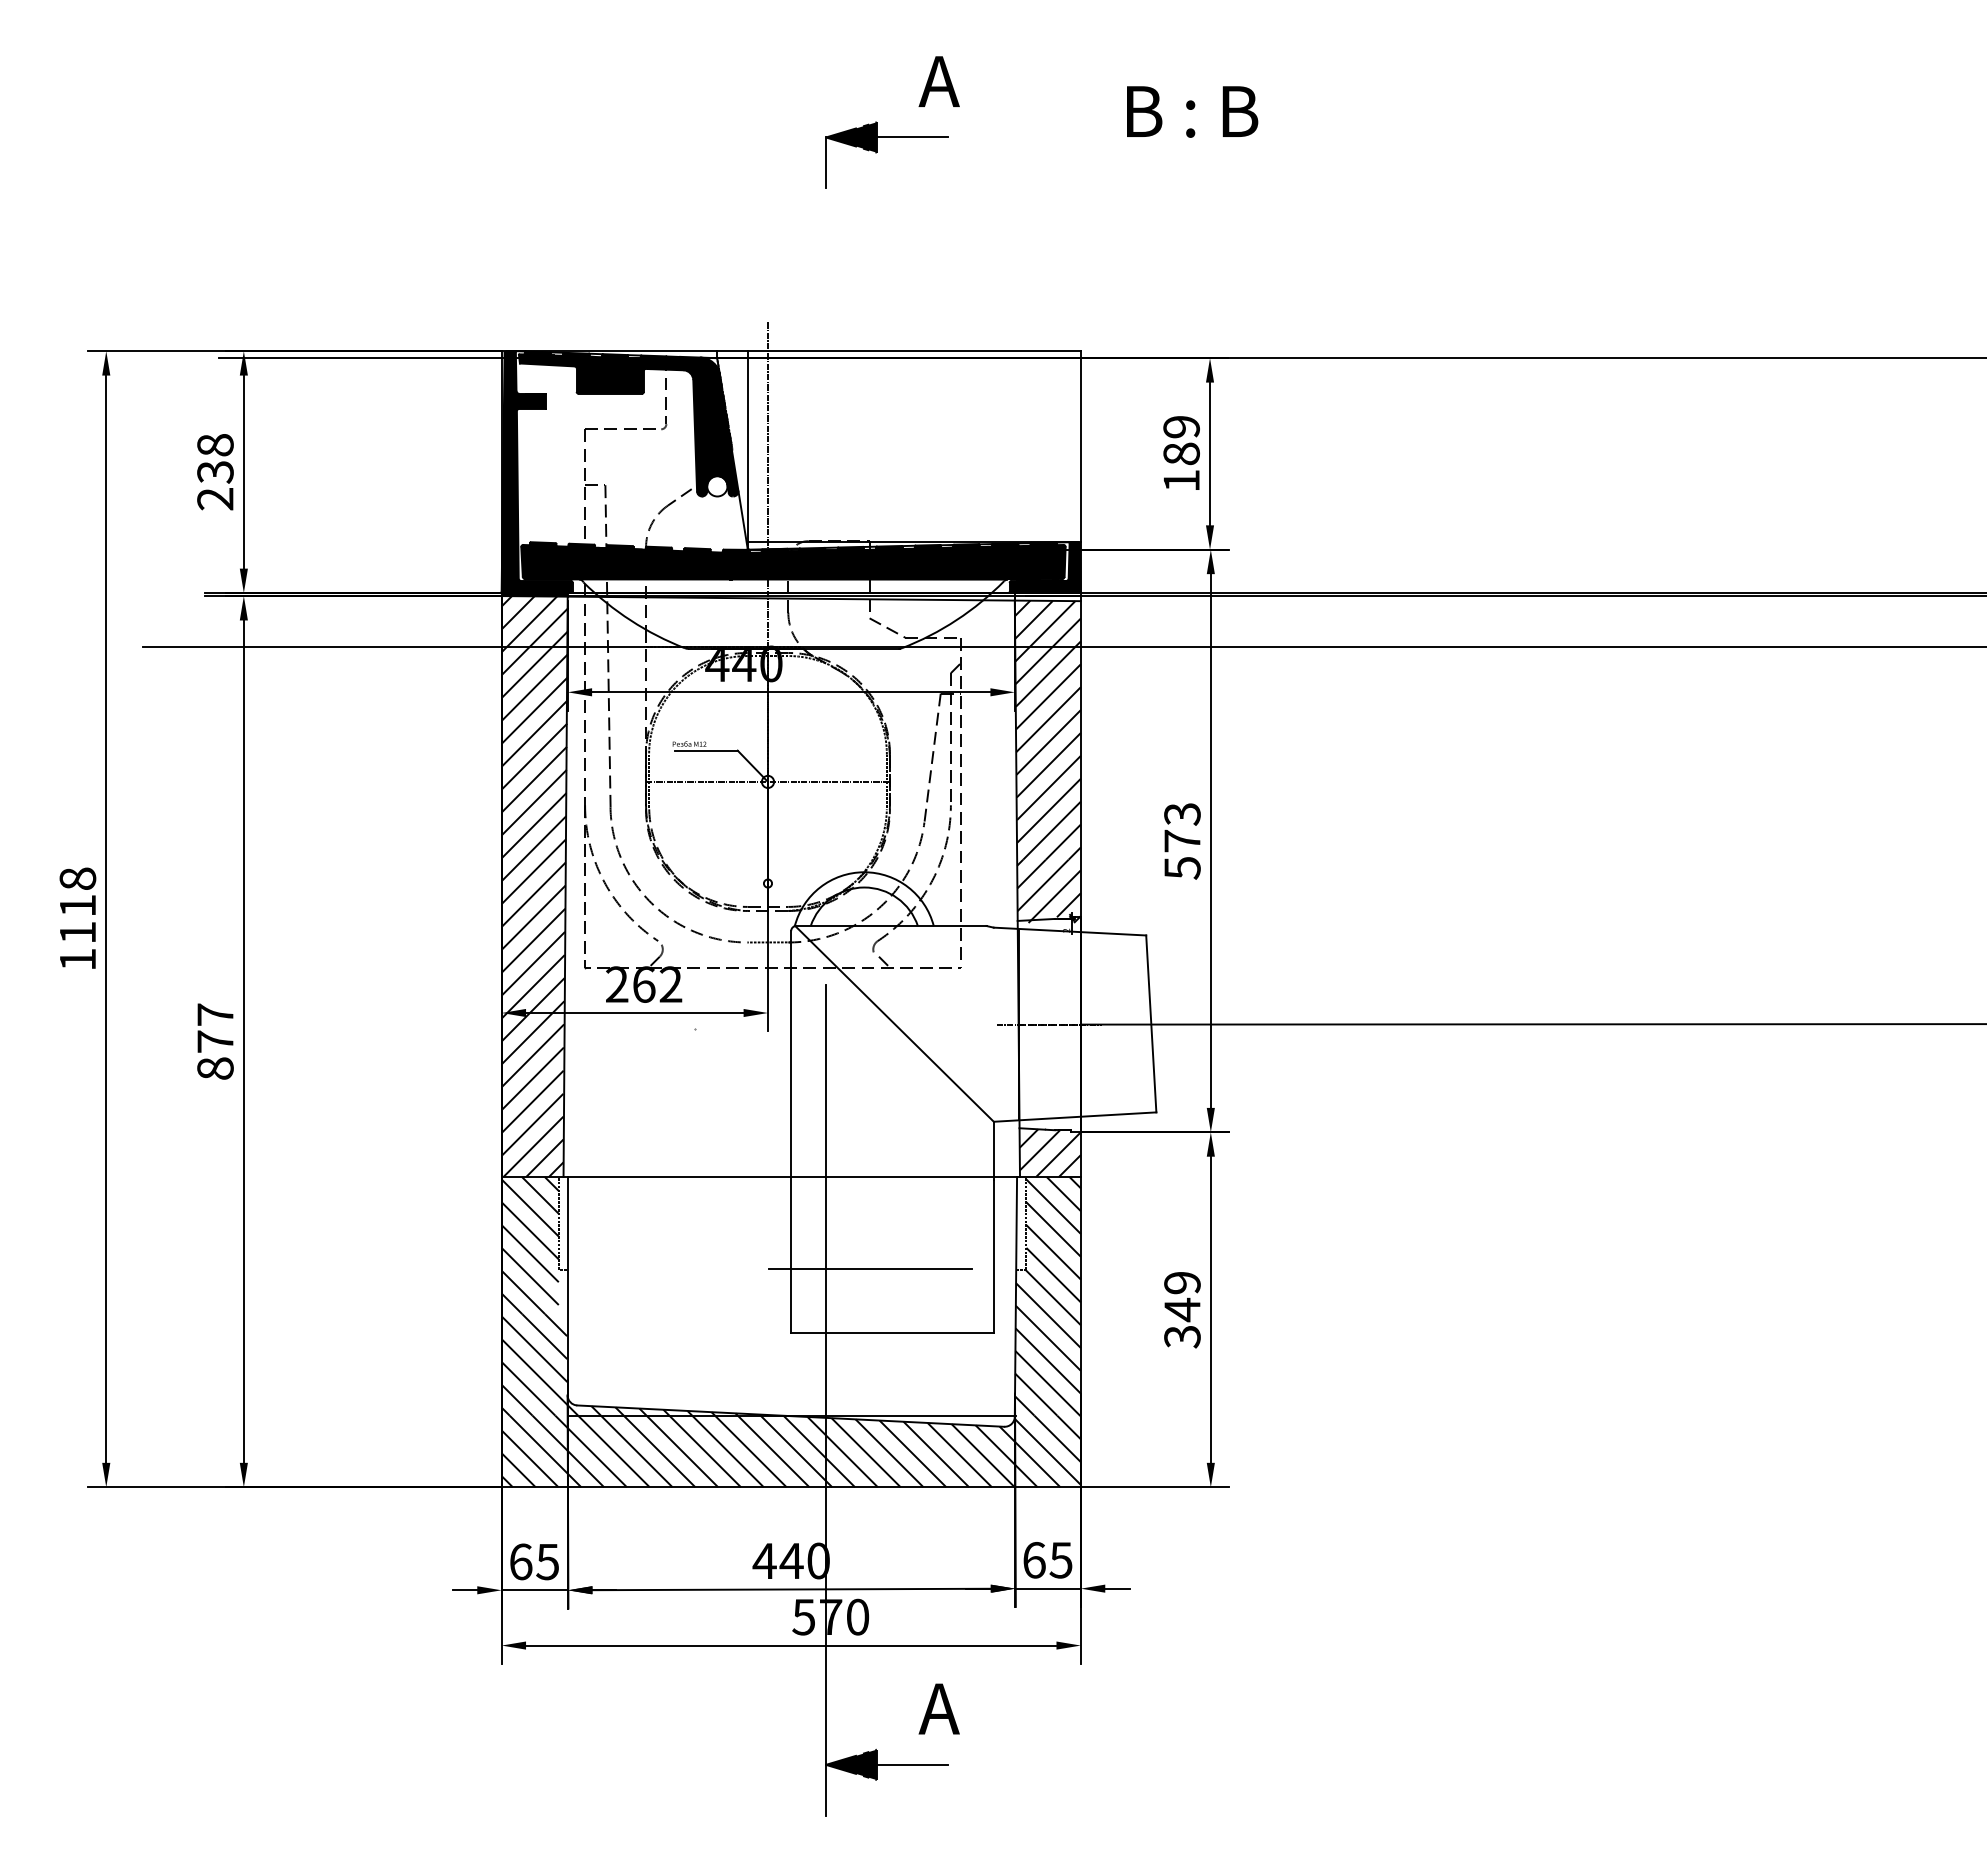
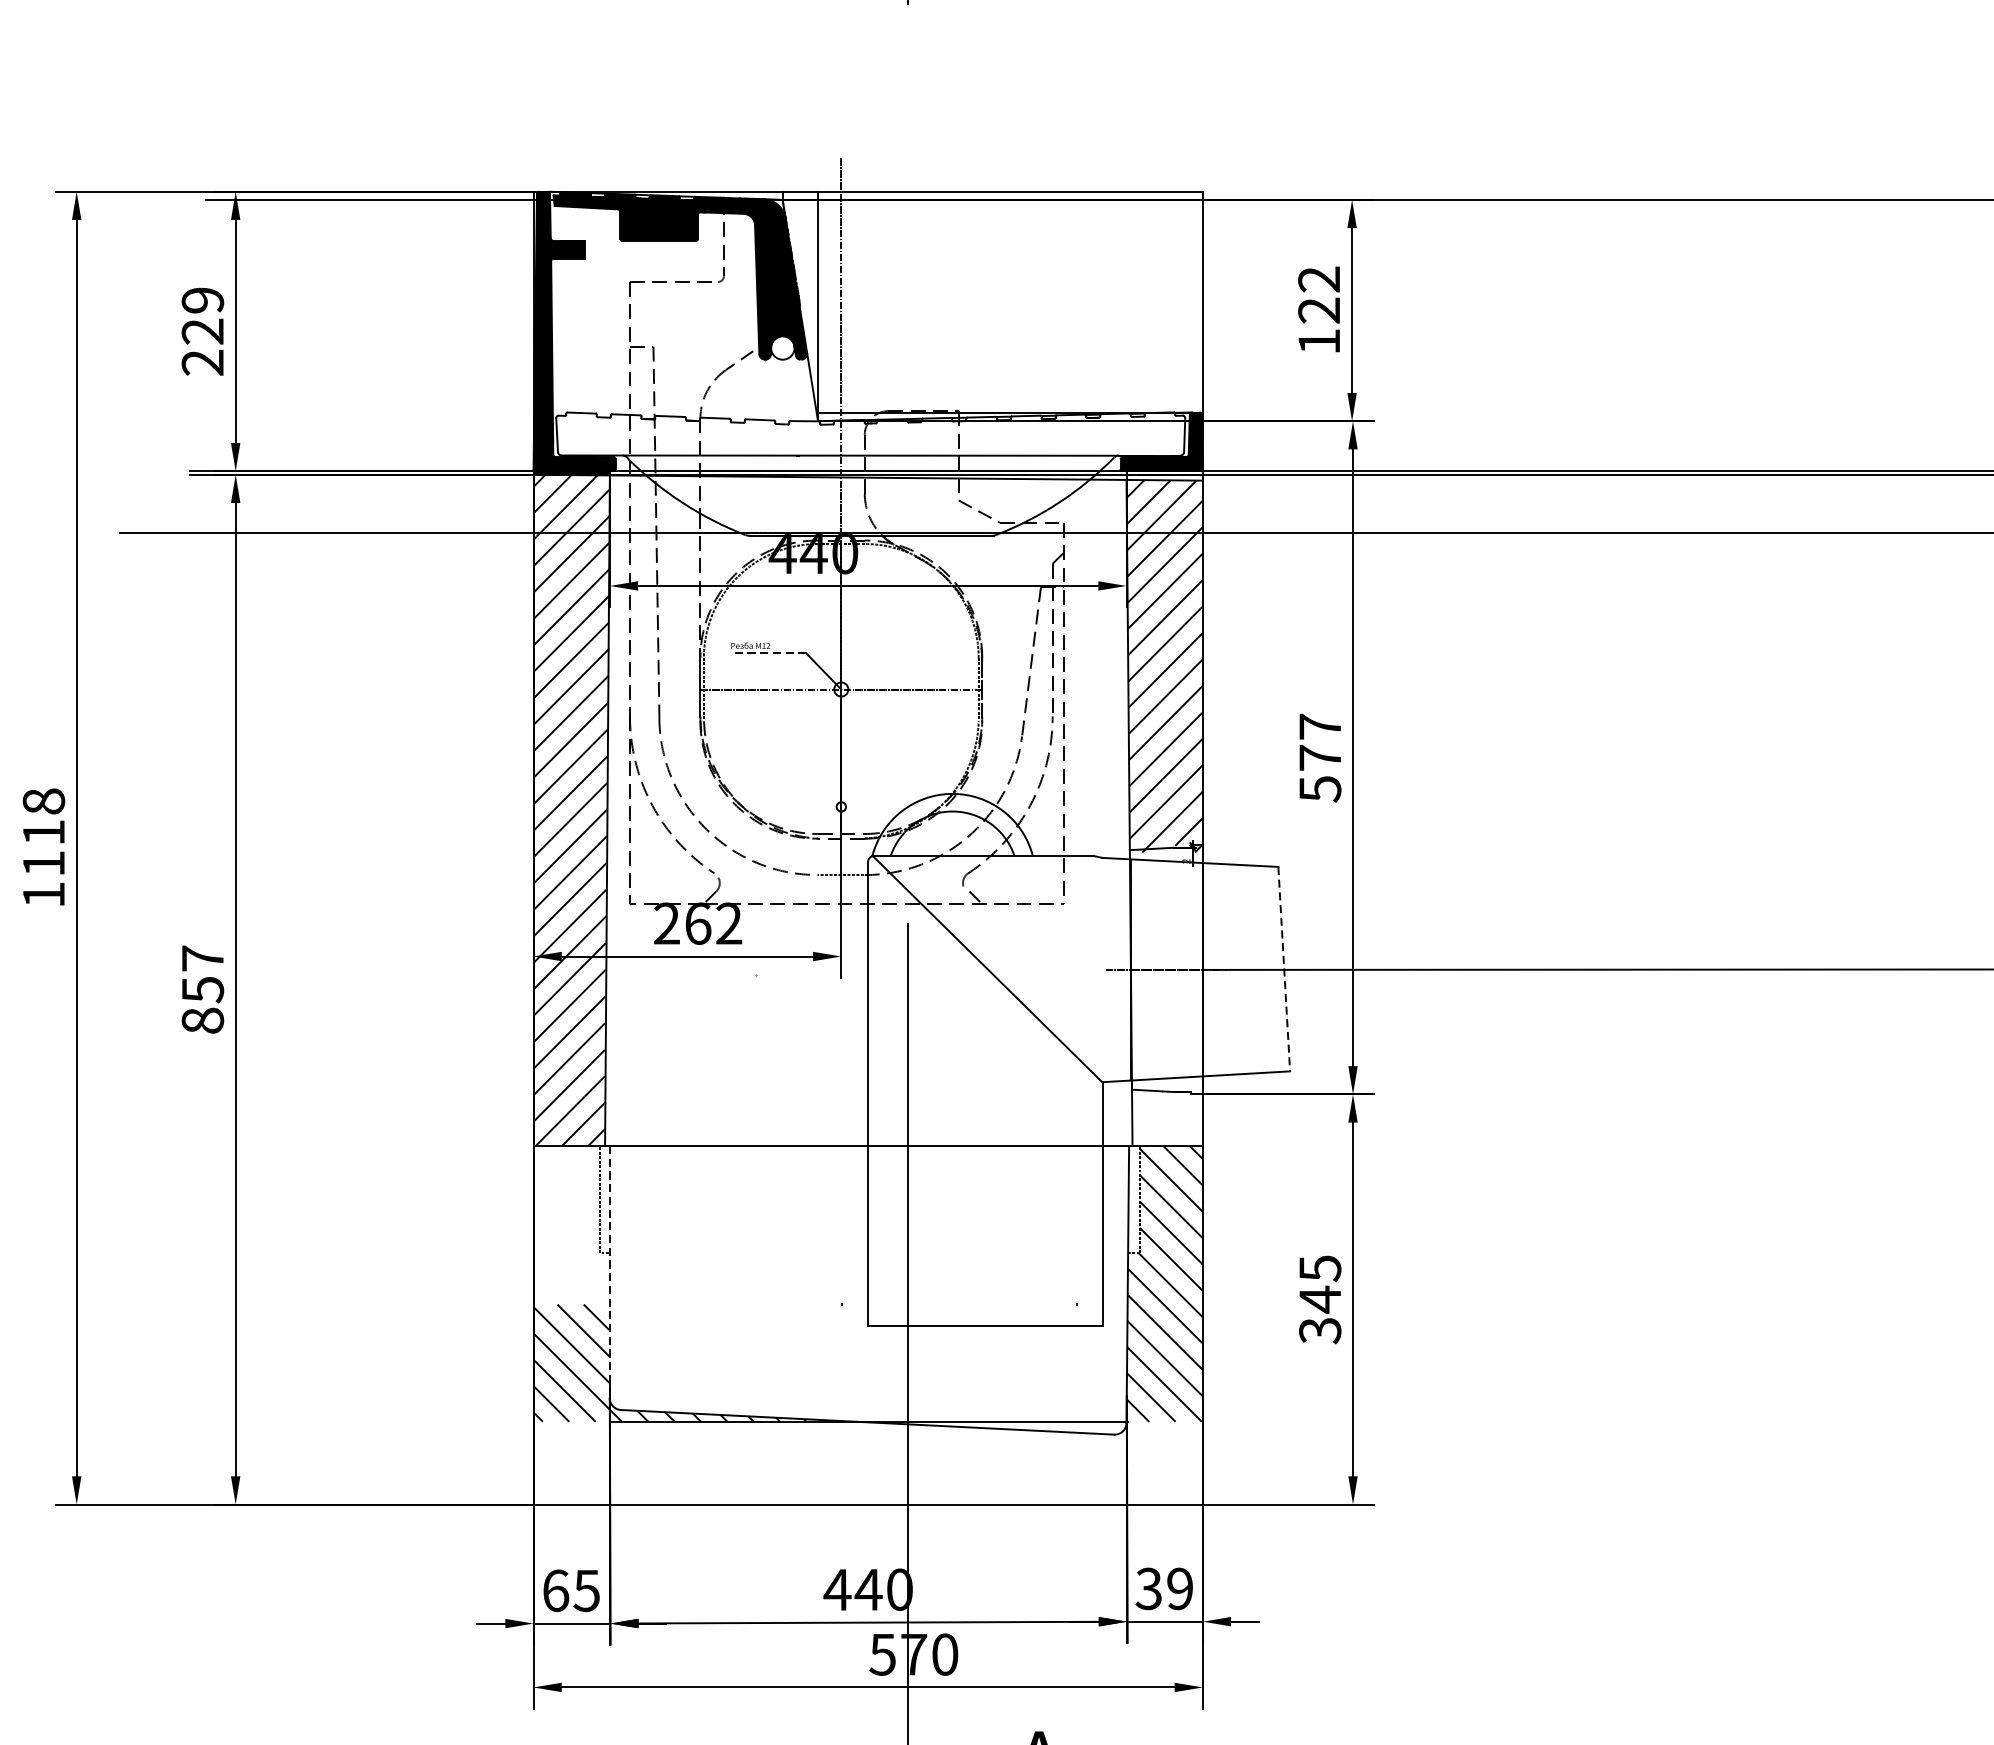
text: (1181, 440) -> (1319, 294), 189 -> 122
text: (215, 458) -> (202, 315), 238 -> 229
fill: (793, 560) -> (870, 433), removed
line: (706, 750) -> (770, 653), solid -> dashed
text: (1182, 814) -> (1320, 727), 573 -> 577
line: (1151, 1023) -> (1284, 968), solid -> dashed
text: (215, 1041) -> (202, 989), 877 -> 857
hatch: (1049, 1153) -> (1166, 1118), removed
hatch: (529, 1245) -> (565, 1225), removed
line: (869, 1268) -> (958, 1251), removed
text: (1182, 1283) -> (1320, 1269), 349 -> 345
line: (567, 1286) -> (609, 1272), solid -> dashed
hatch: (790, 1451) -> (867, 1463), removed
text: (1047, 1560) -> (1164, 1589), 65 -> 39

